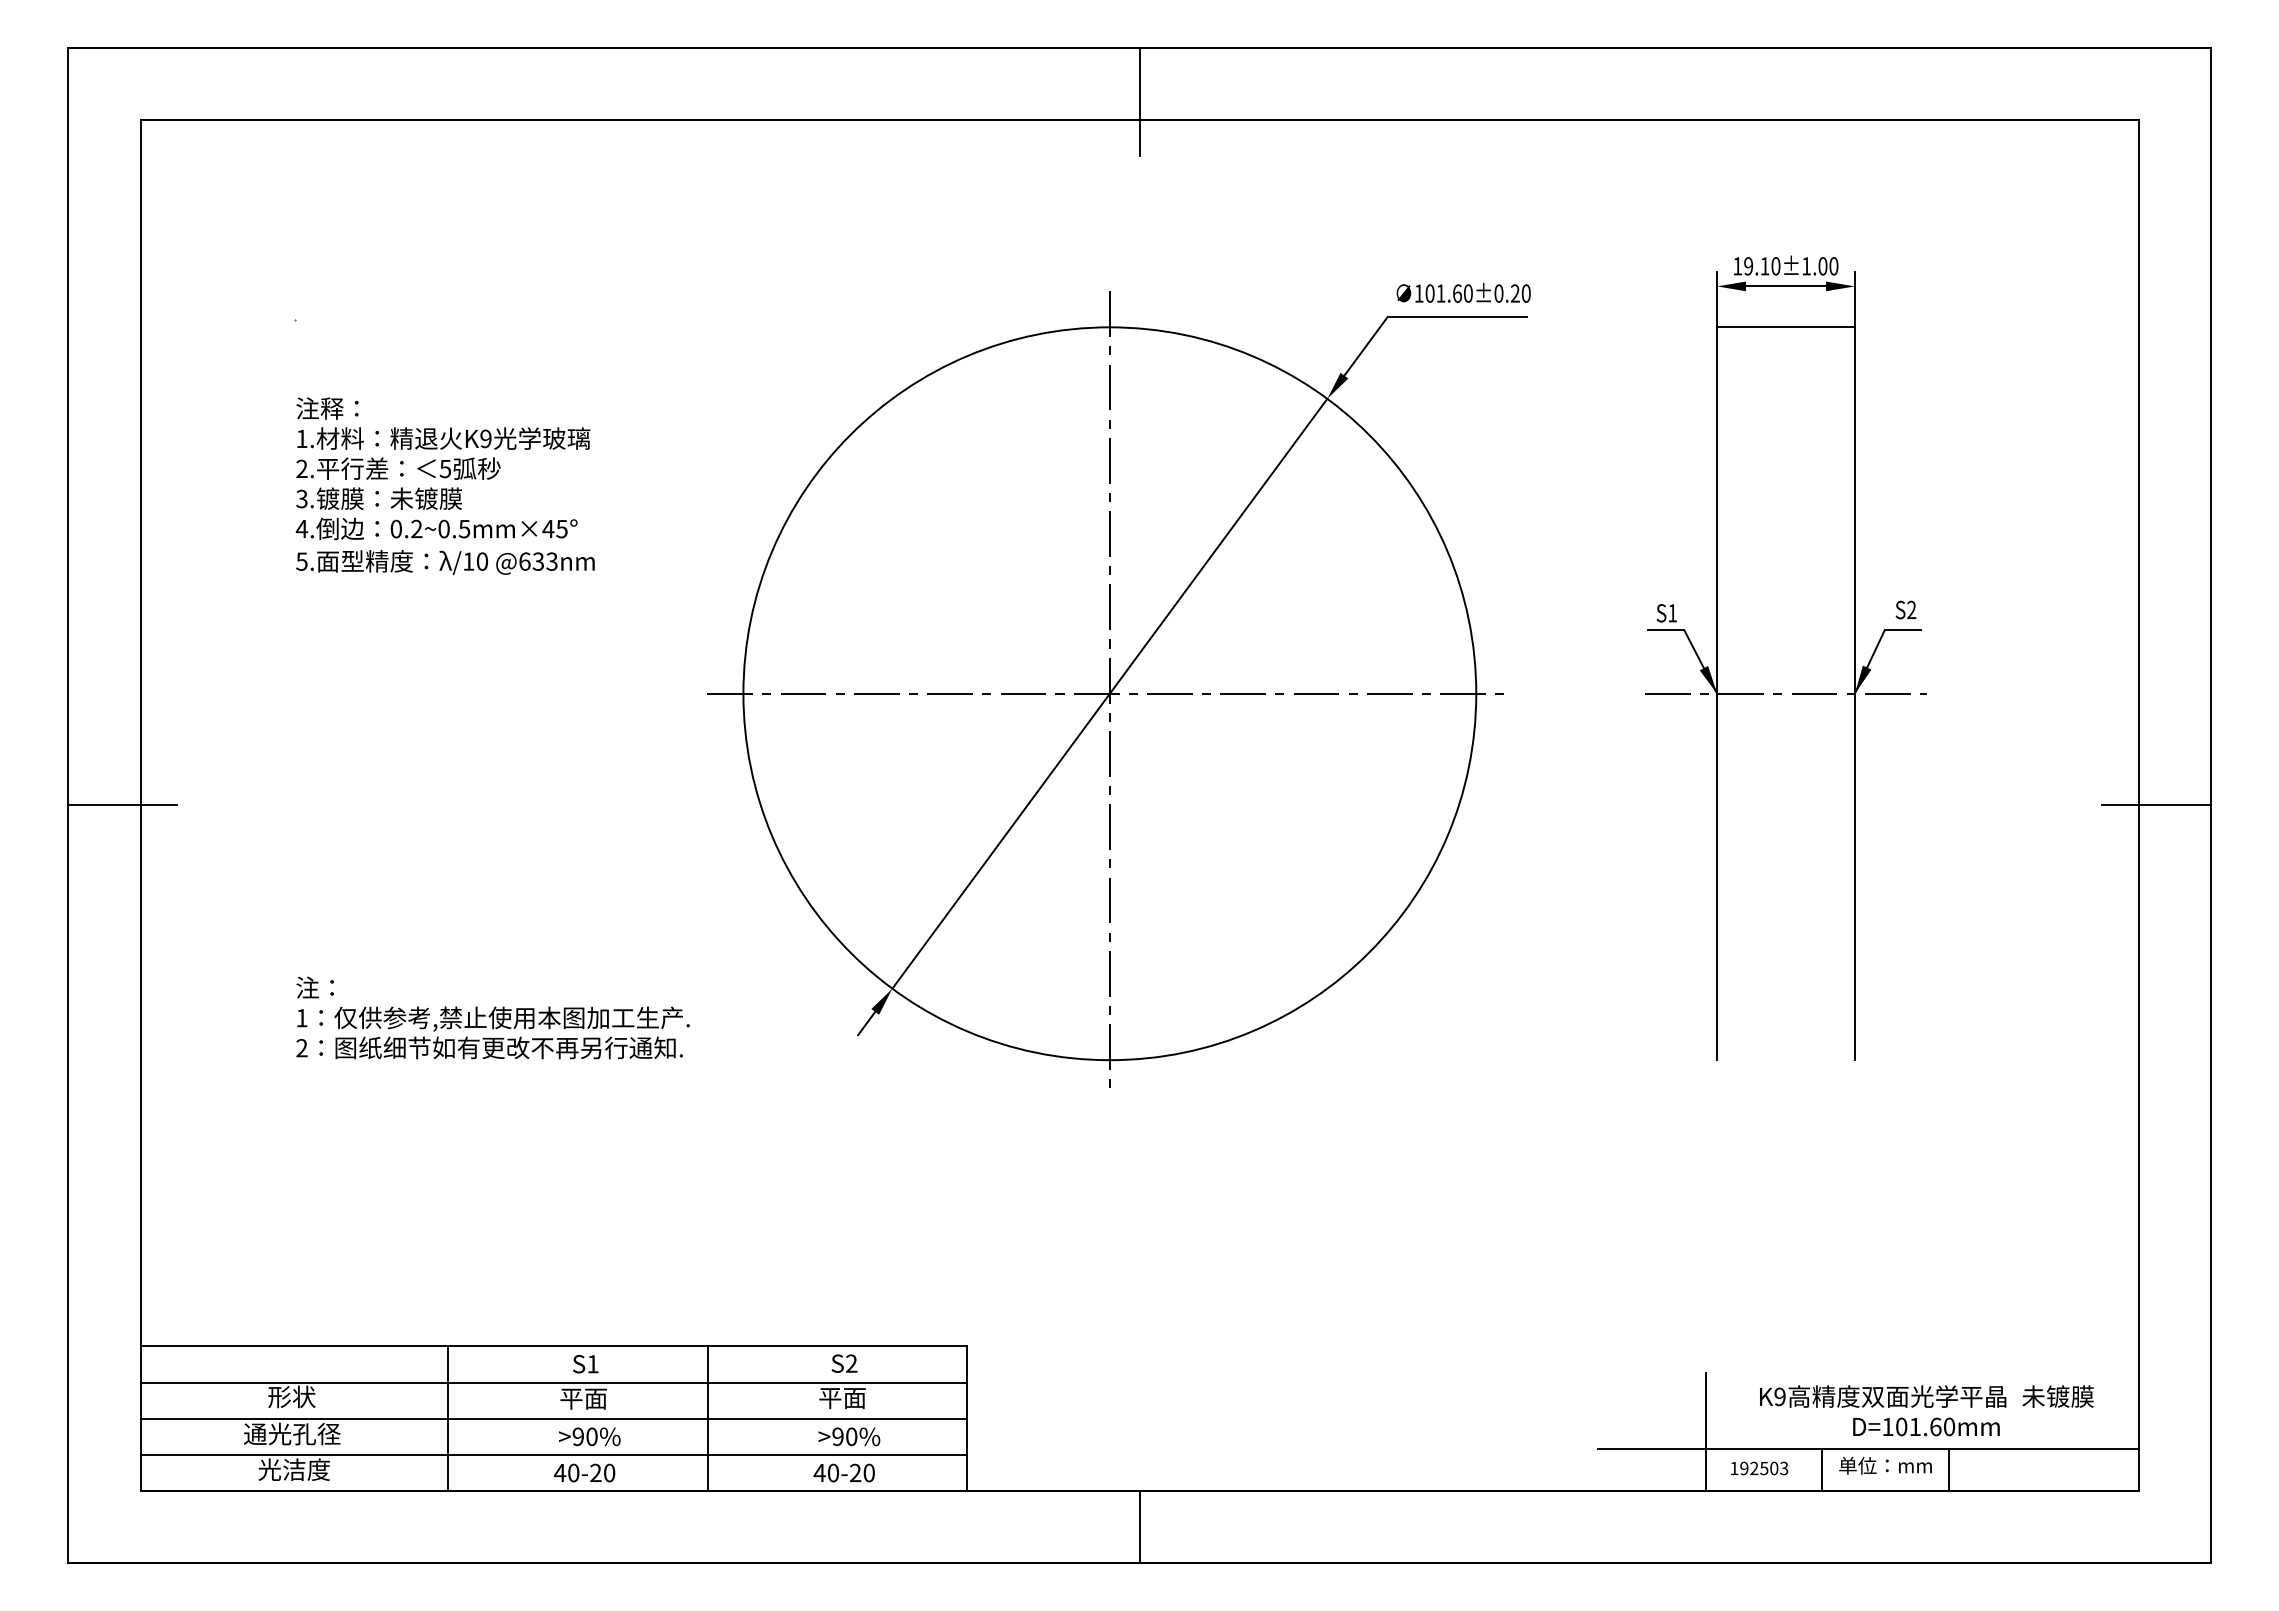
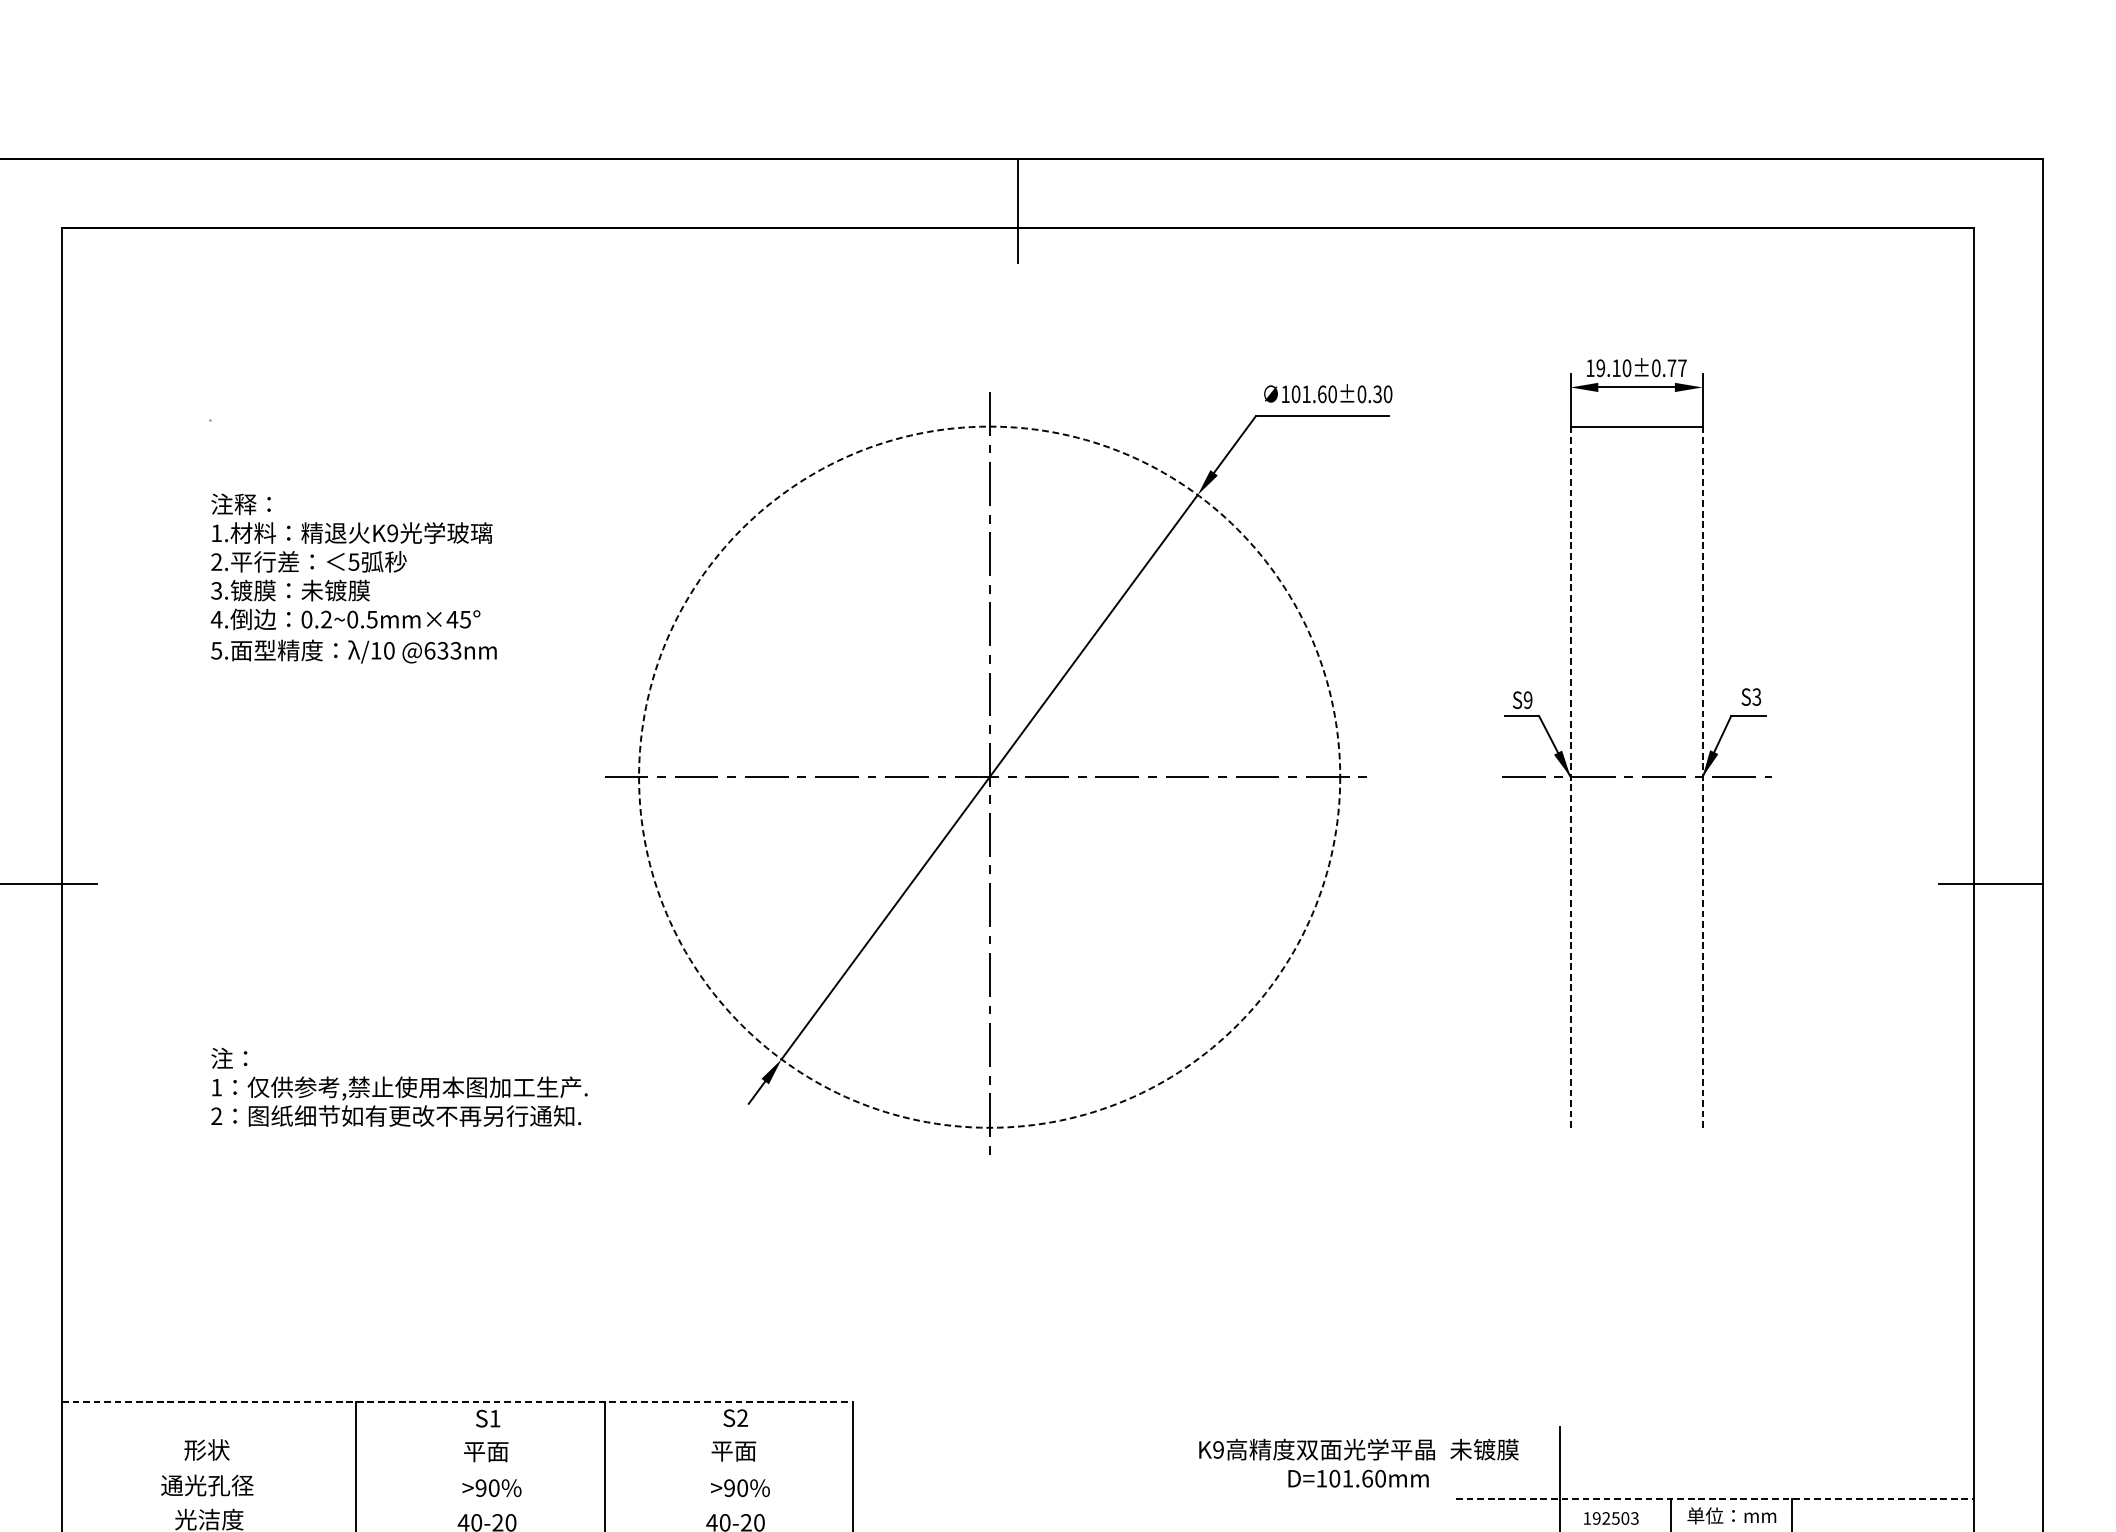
text: (1820, 266) -> (1669, 368), 19.10±1.00 -> 19.10±0.77
text: (1514, 293) -> (1376, 394), 101.60±0.20 -> 101.60±0.30
text: (1911, 610) -> (1756, 697), S2 -> S3
text: (1672, 613) -> (1527, 700), S1 -> S9
circle: (1109, 693) -> (989, 776), solid -> dashed
line: (1717, 694) -> (1571, 777), solid -> dashed
line: (1854, 694) -> (1702, 777), solid -> dashed
line: (554, 1346) -> (458, 1401), solid -> dashed
line: (553, 1382) -> (457, 1436), removed
text: (1926, 1410) -> (1358, 1462), moved
line: (553, 1418) -> (457, 1470), removed
line: (1868, 1448) -> (1715, 1499), solid -> dashed
line: (553, 1454) -> (457, 1505), removed

